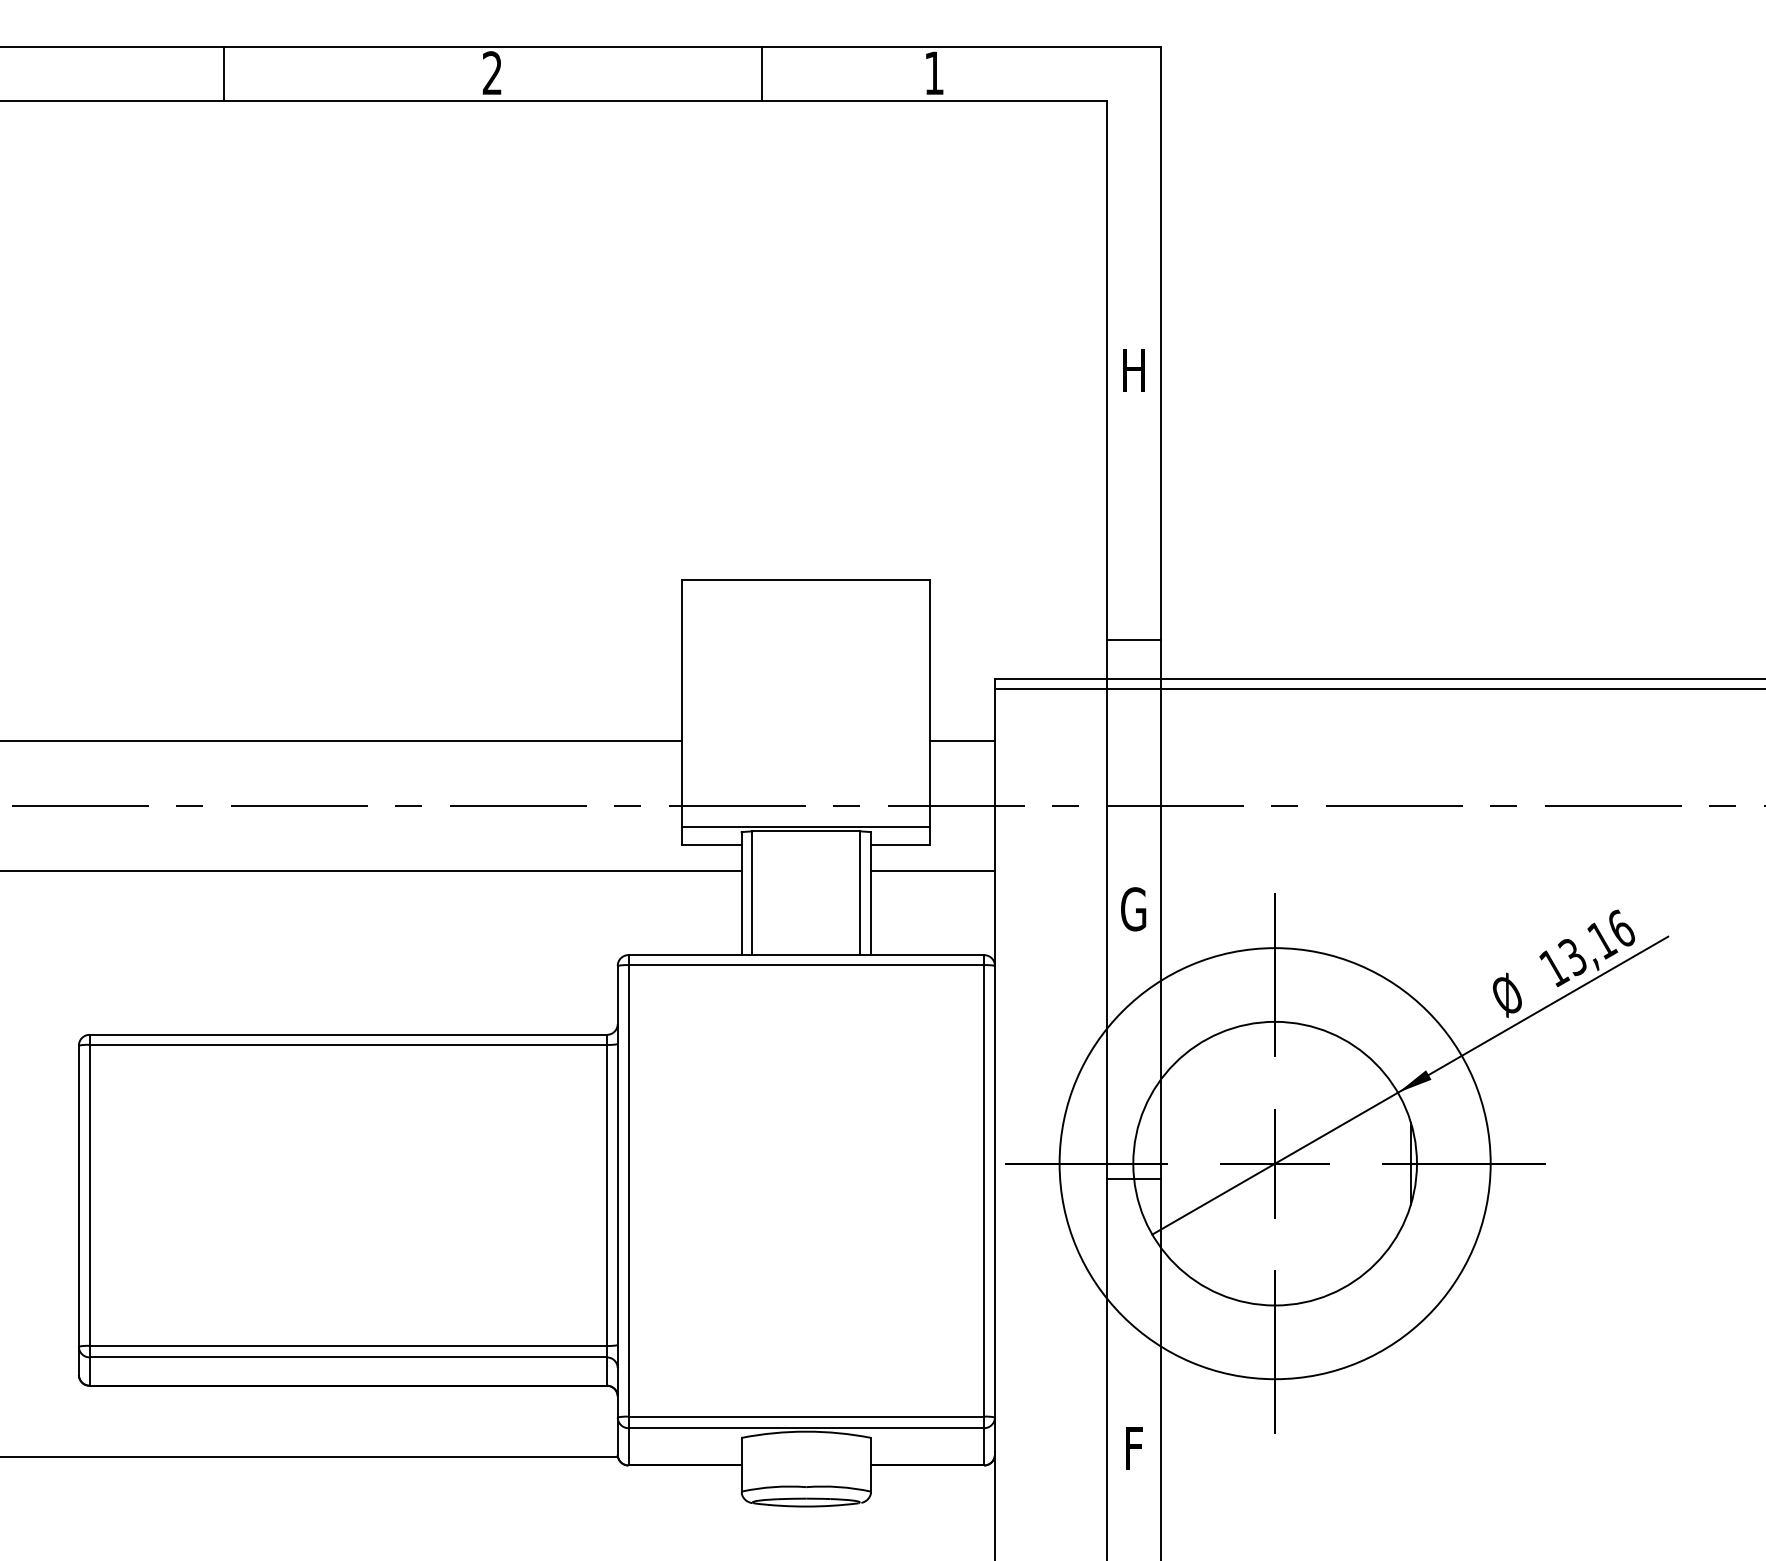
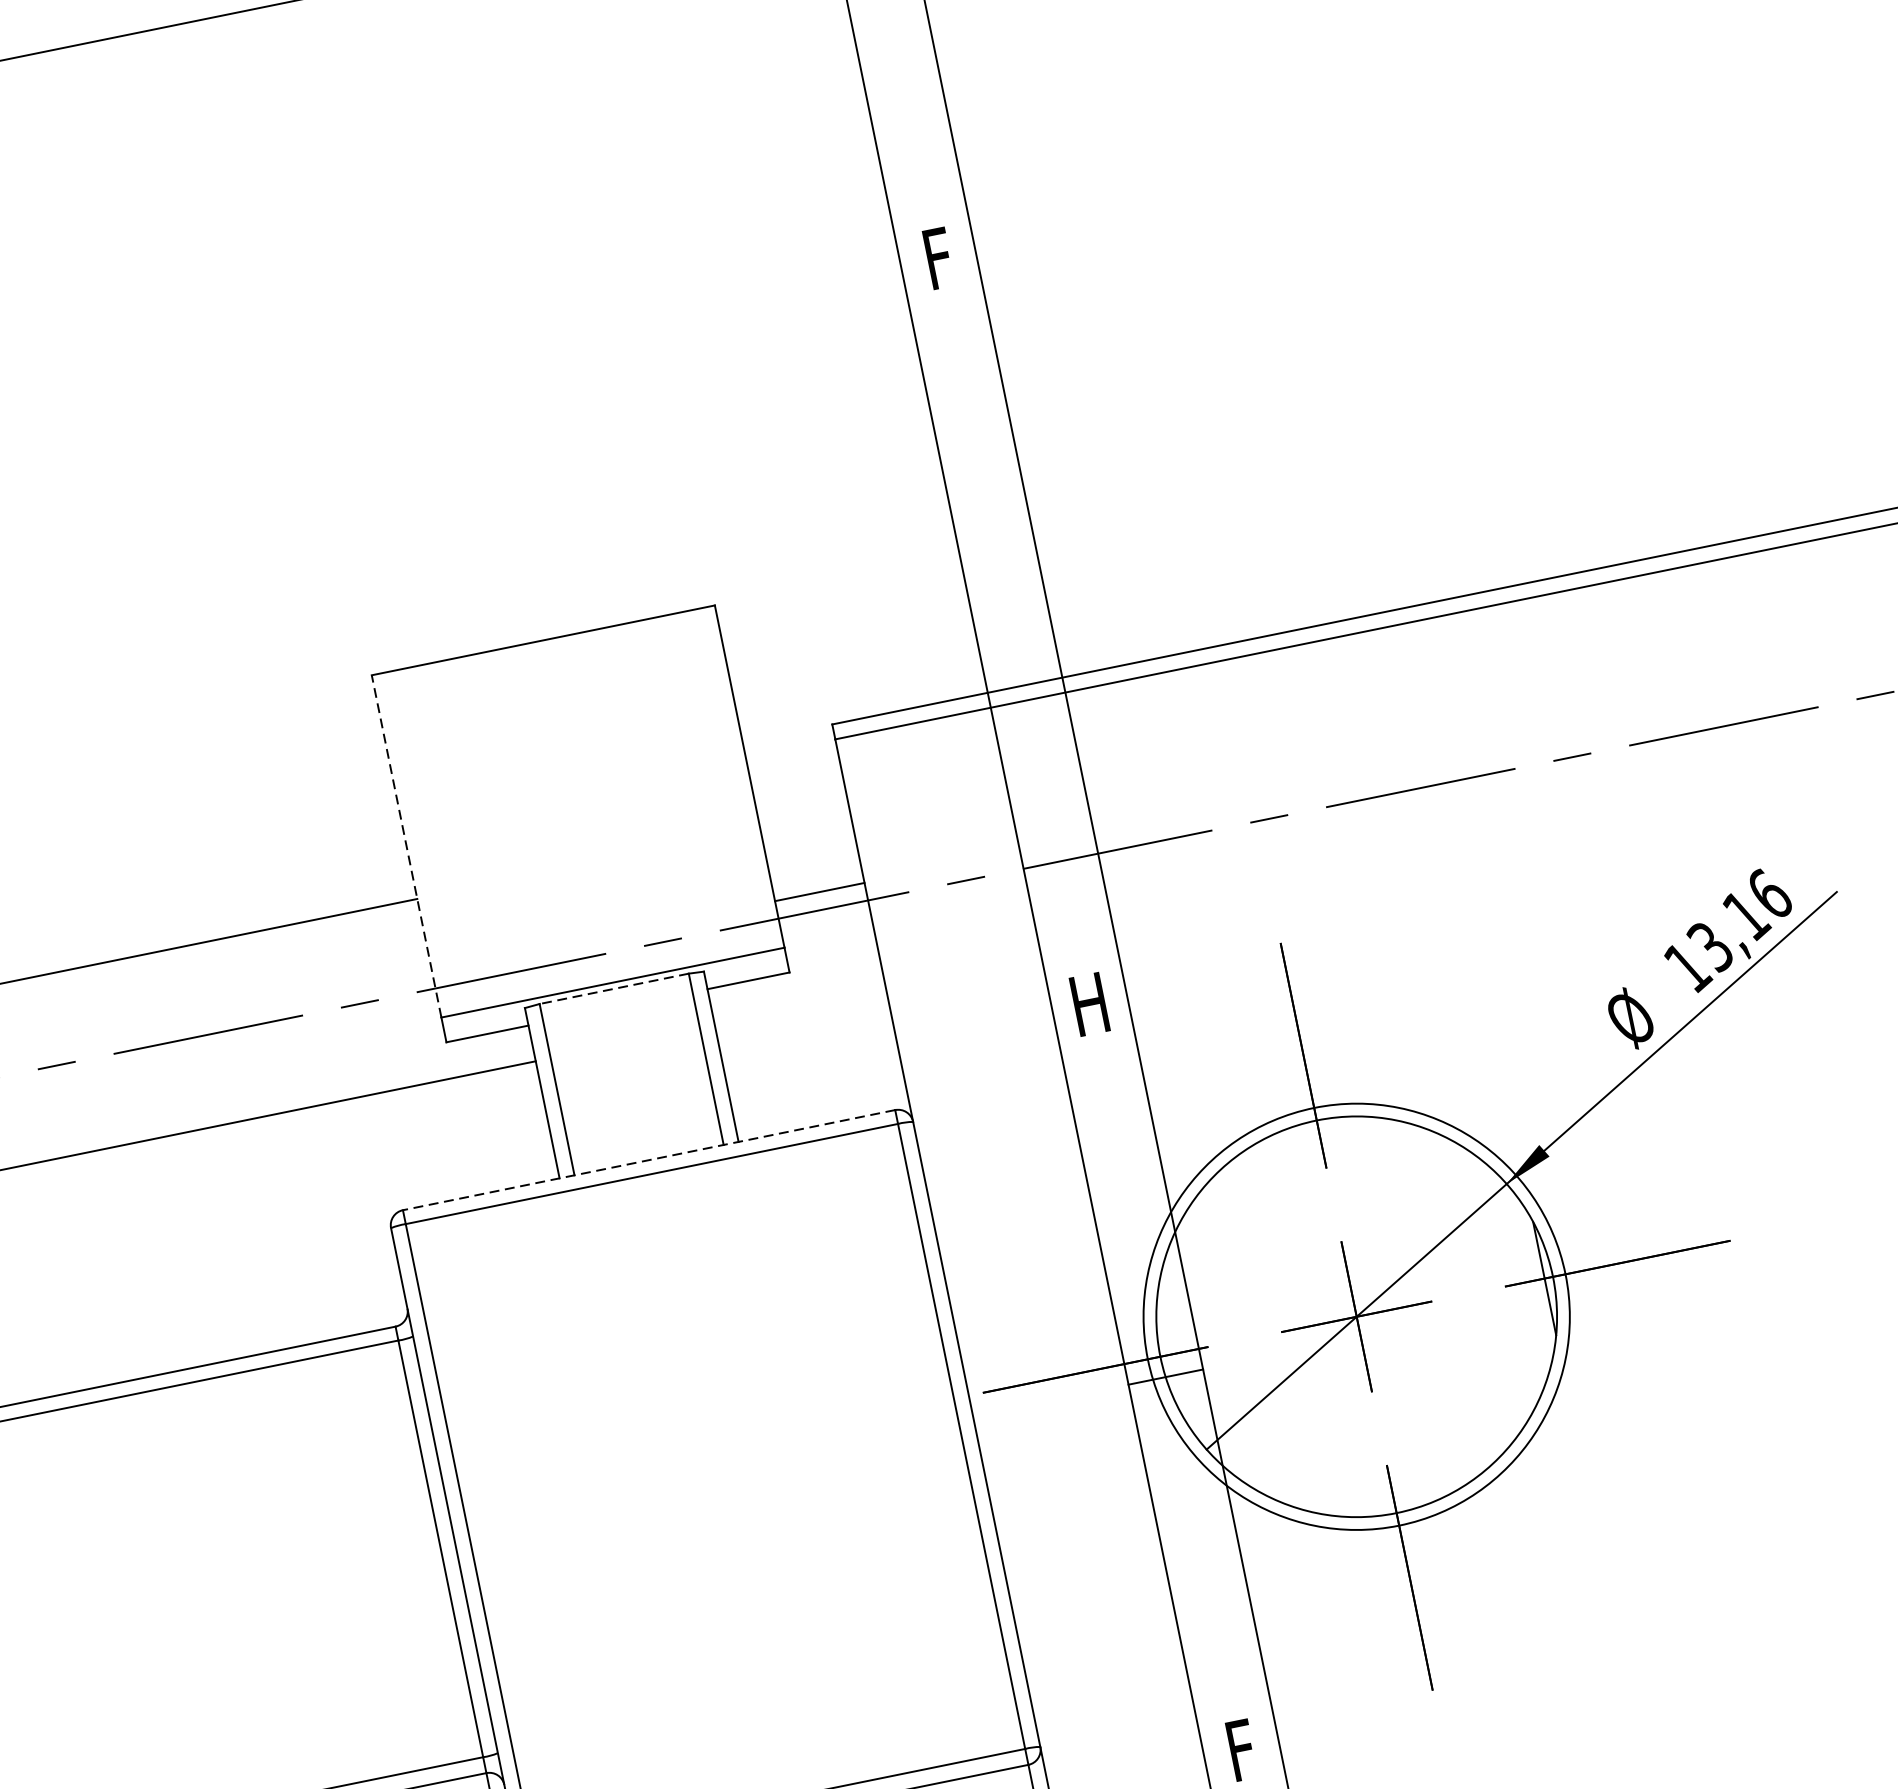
text: (1133, 370) -> (937, 258), H -> F
line: (1134, 639) -> (1014, 630), removed
line: (682, 703) -> (406, 846), solid -> dashed
line: (962, 741) -> (819, 892), moved
line: (806, 831) -> (614, 989), solid -> dashed
line: (932, 870) -> (799, 1007), removed
text: (1133, 909) -> (1089, 1004), G -> H
line: (806, 955) -> (649, 1160), solid -> dashed
circle: (1274, 1163) -> (1355, 1316), size x0.7

